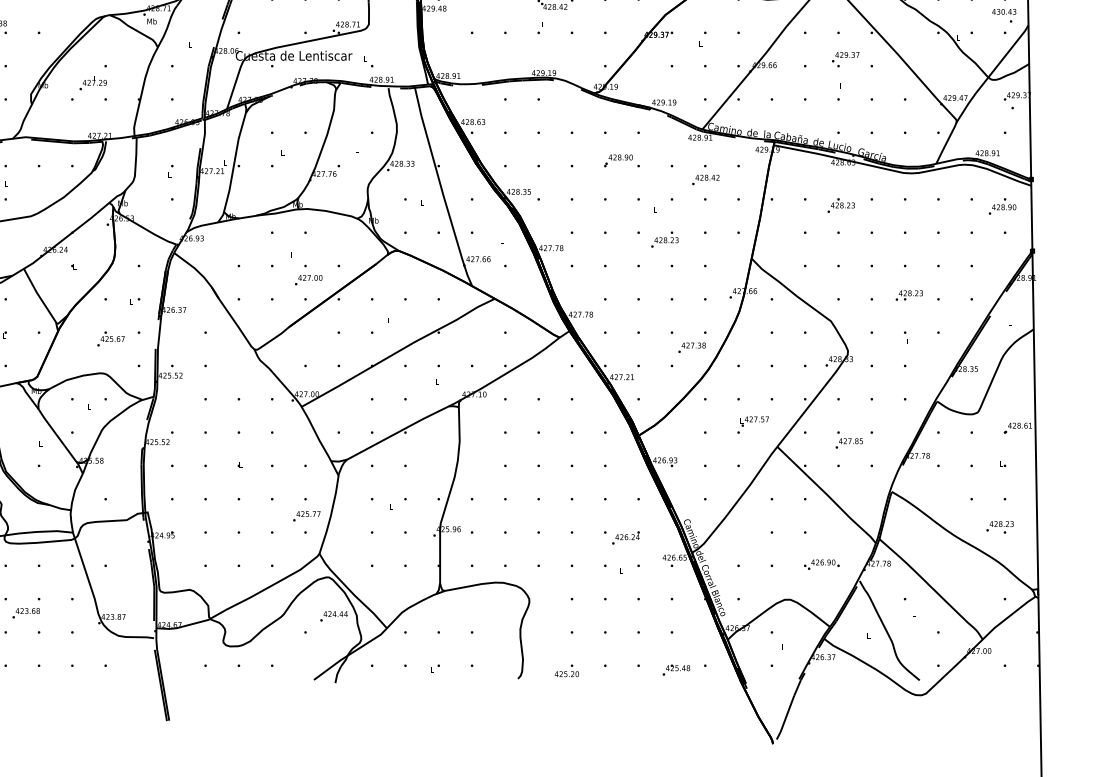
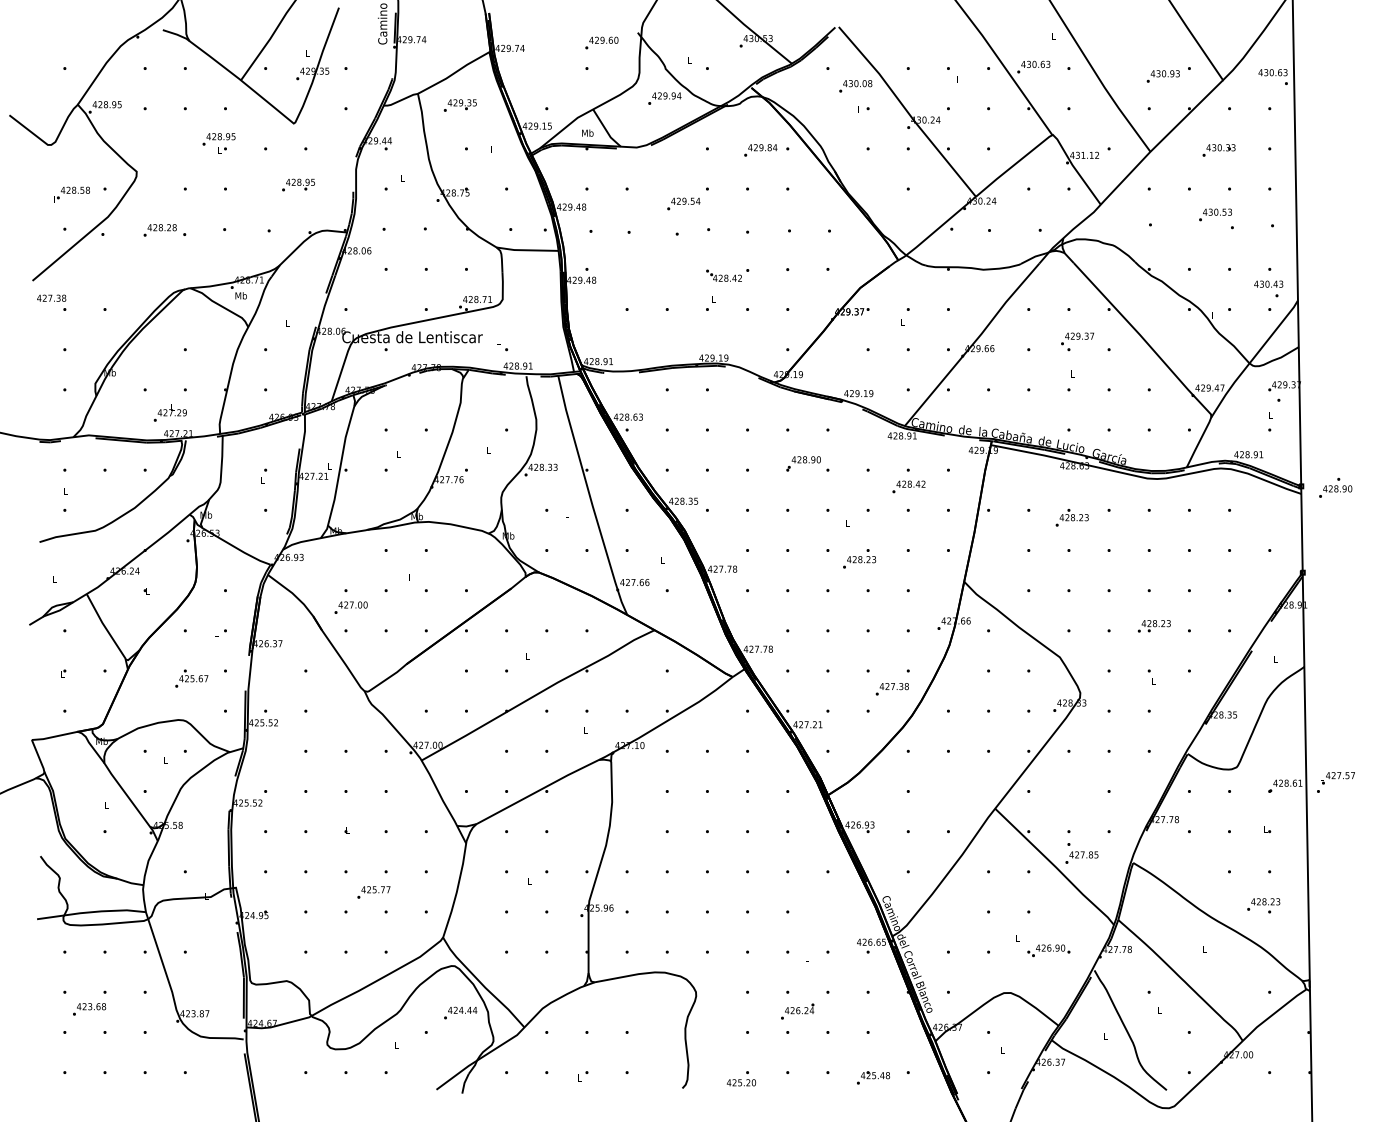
text: (92, 82) -> (169, 412), moved
text: (1002, 206) -> (1335, 487), moved
text: (308, 279) -> (350, 607), moved
text: (752, 425) -> (1335, 782), moved
text: (848, 440) -> (1081, 853), moved
text: (306, 516) -> (373, 892), moved
text: (625, 537) -> (797, 1011), moved

